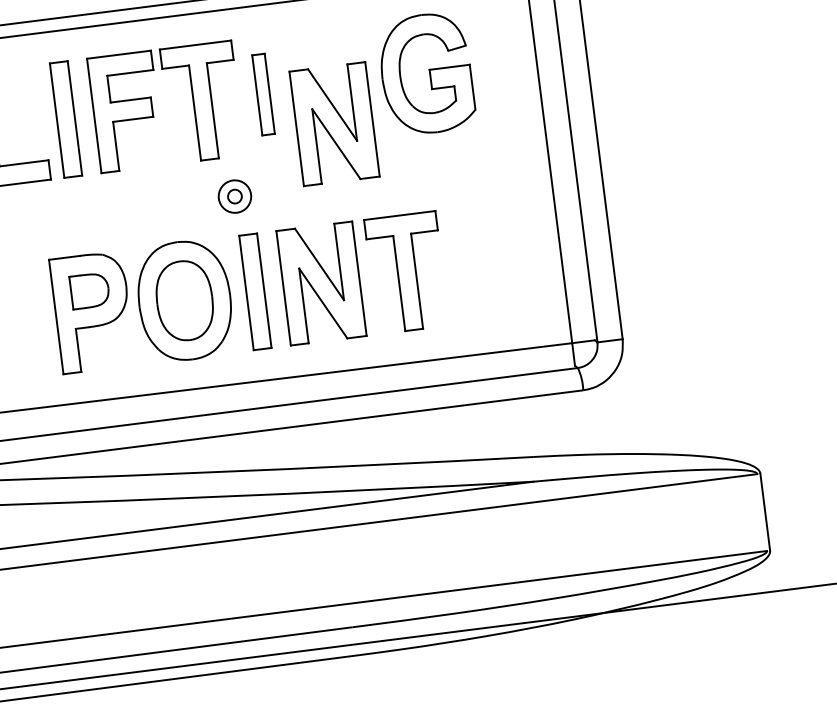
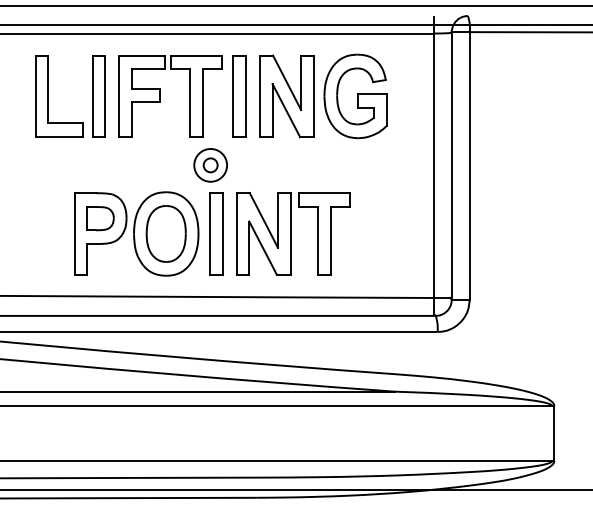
part: (263, 94) -> (239, 96), size x1.43
part: (334, 124) -> (286, 96), moved
part: (234, 196) -> (210, 165), size x1.43

